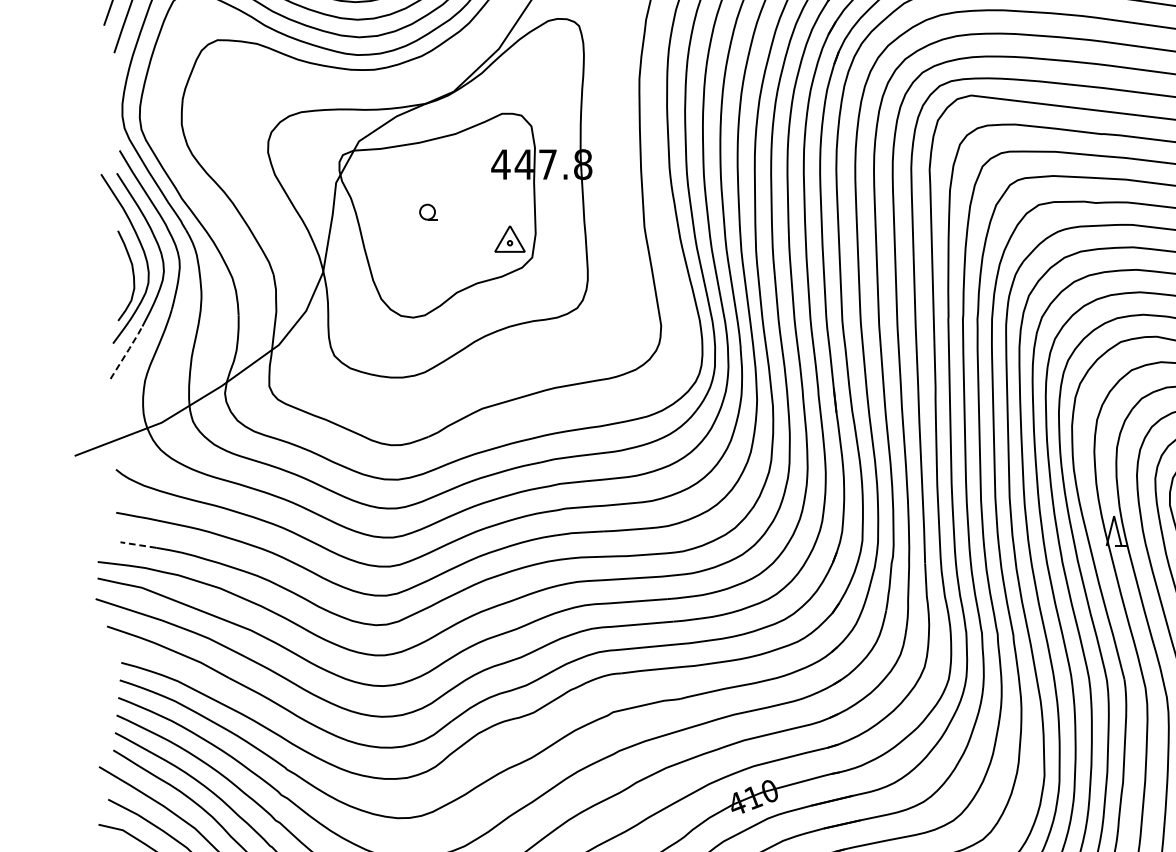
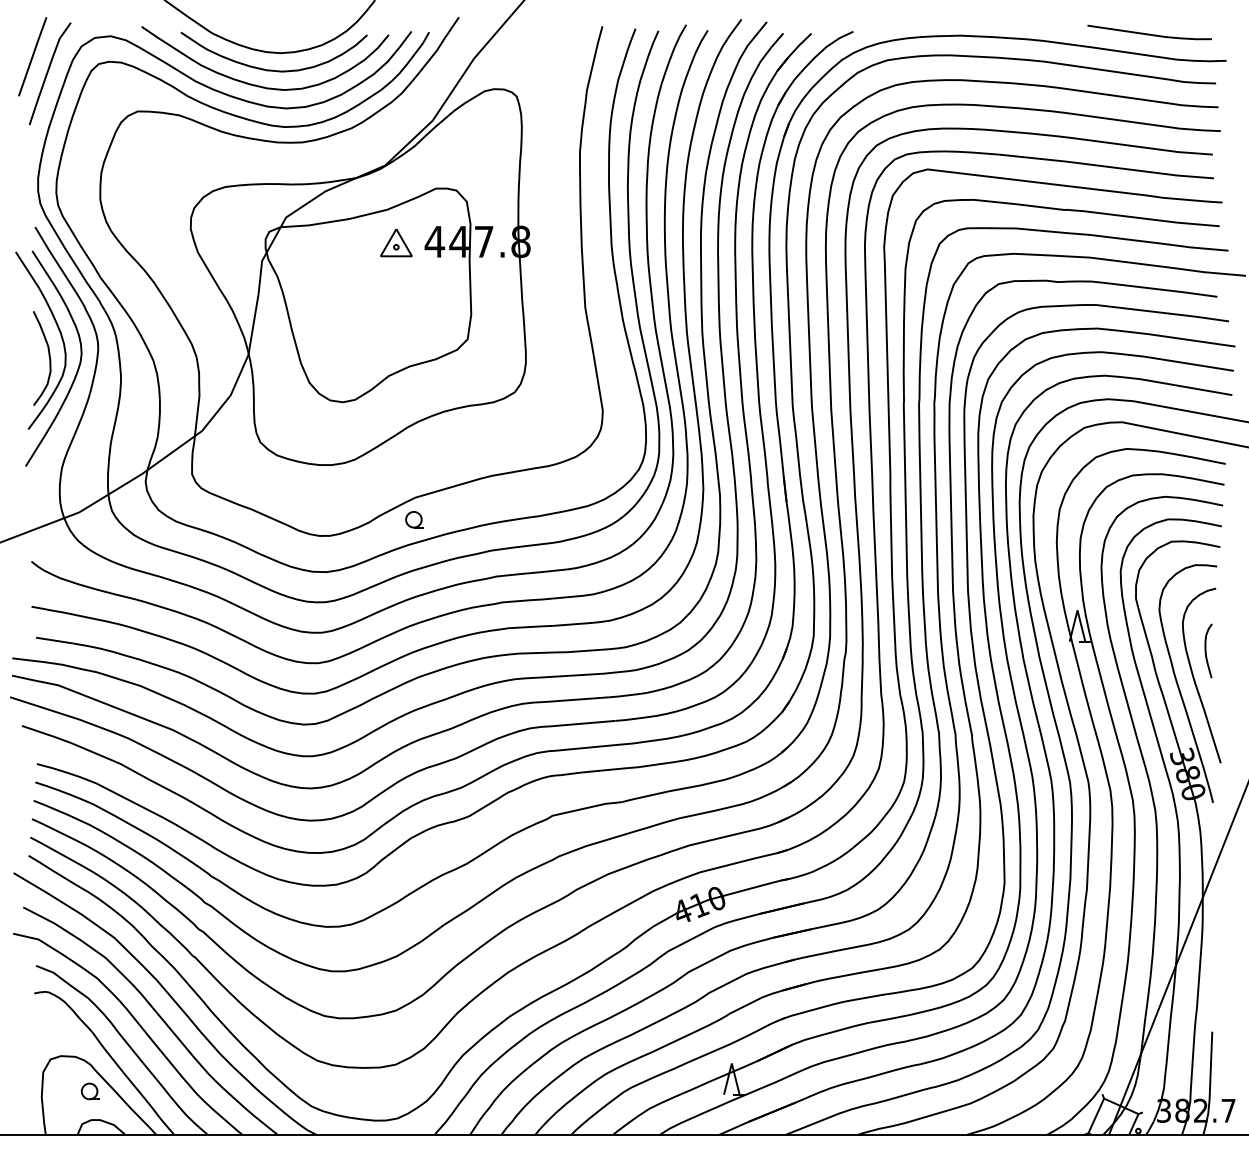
part: (428, 211) -> (414, 519), moved
part: (510, 239) -> (396, 243), moved
line: (127, 352) -> (43, 438), dashed -> solid
line: (138, 544) -> (54, 640), dashed -> solid

